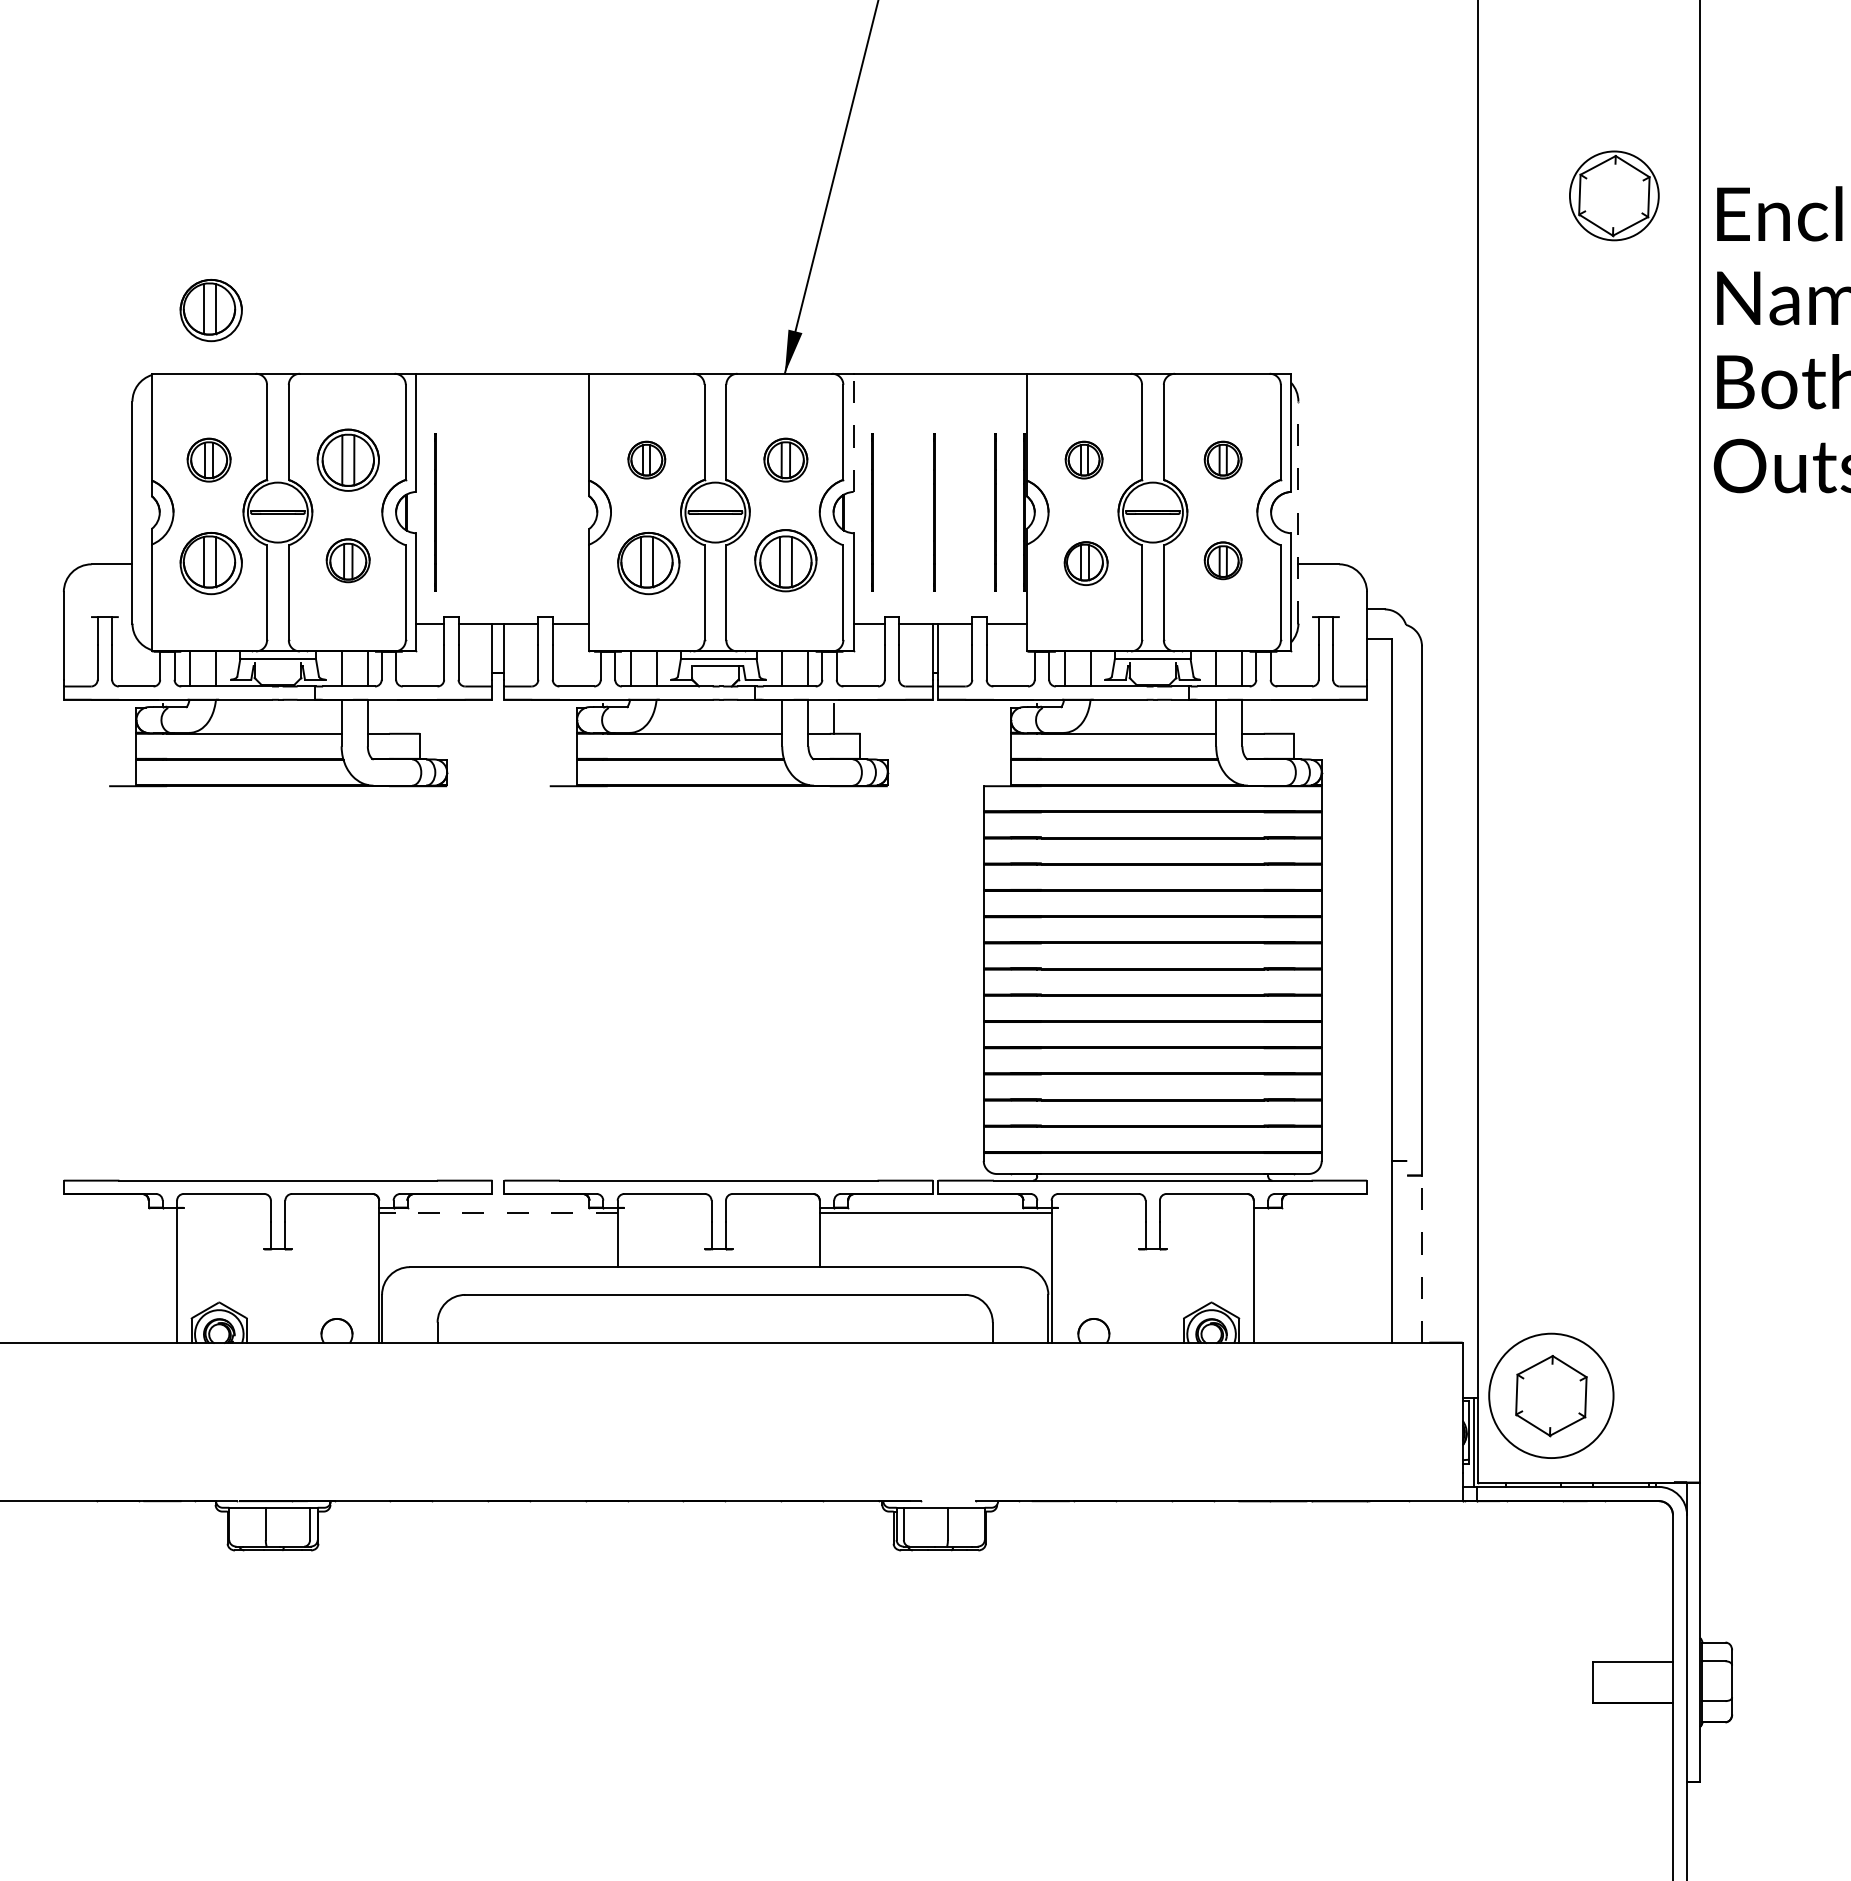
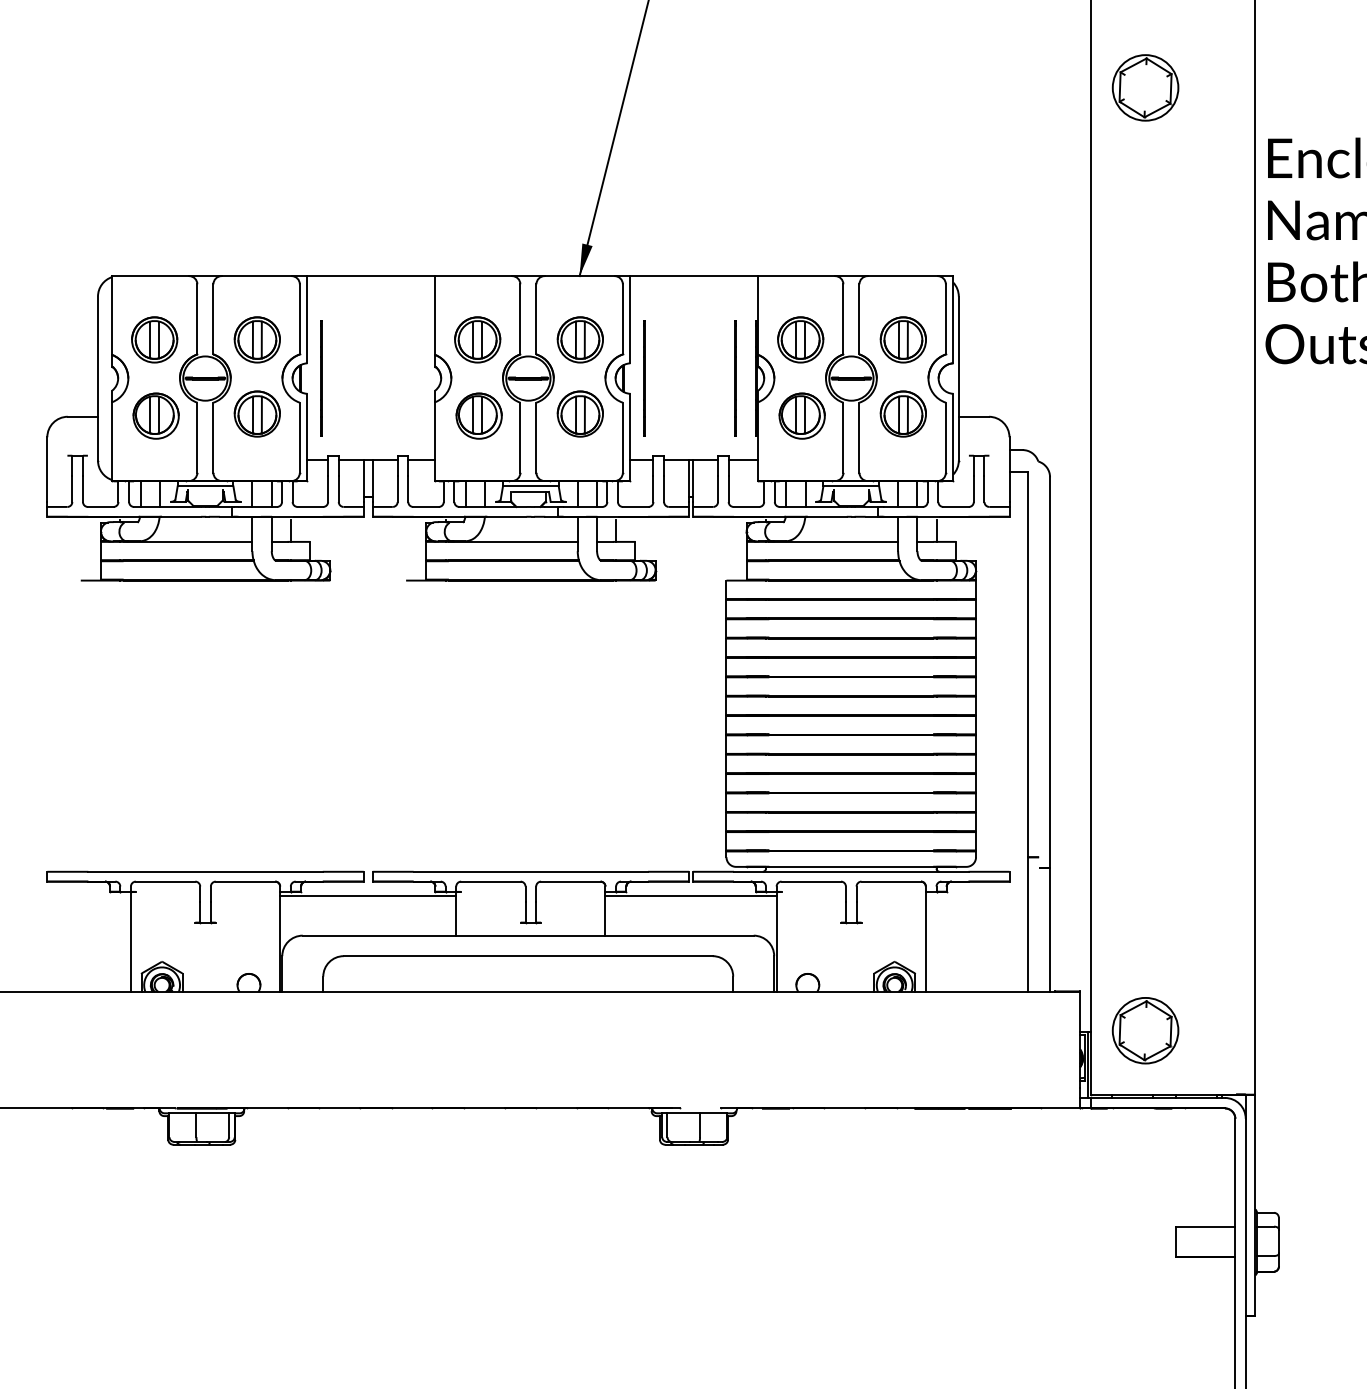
part: (1614, 195) -> (1145, 87), moved
part: (210, 310) -> (155, 229), removed
line: (853, 432) -> (630, 319), dashed -> solid
part: (208, 459) -> (154, 339), size x1.43
part: (646, 459) -> (477, 339), size x1.67
part: (785, 459) -> (580, 339), size x1.43
part: (1083, 459) -> (800, 339), size x1.67
part: (1222, 459) -> (902, 339), size x1.67
line: (934, 512) -> (690, 378), removed
line: (1298, 512) -> (958, 378), dashed -> solid
part: (347, 560) -> (256, 413), size x1.43
part: (1222, 560) -> (902, 413), size x1.67
part: (1085, 563) -> (801, 416), size x1.43
line: (393, 718) -> (290, 530), added
line: (1268, 718) -> (936, 530), added
line: (497, 1212) -> (367, 895), dashed -> solid
line: (1422, 1259) -> (1050, 930), dashed -> solid
circle: (1550, 1395) -> (1144, 1030), size x0.71

